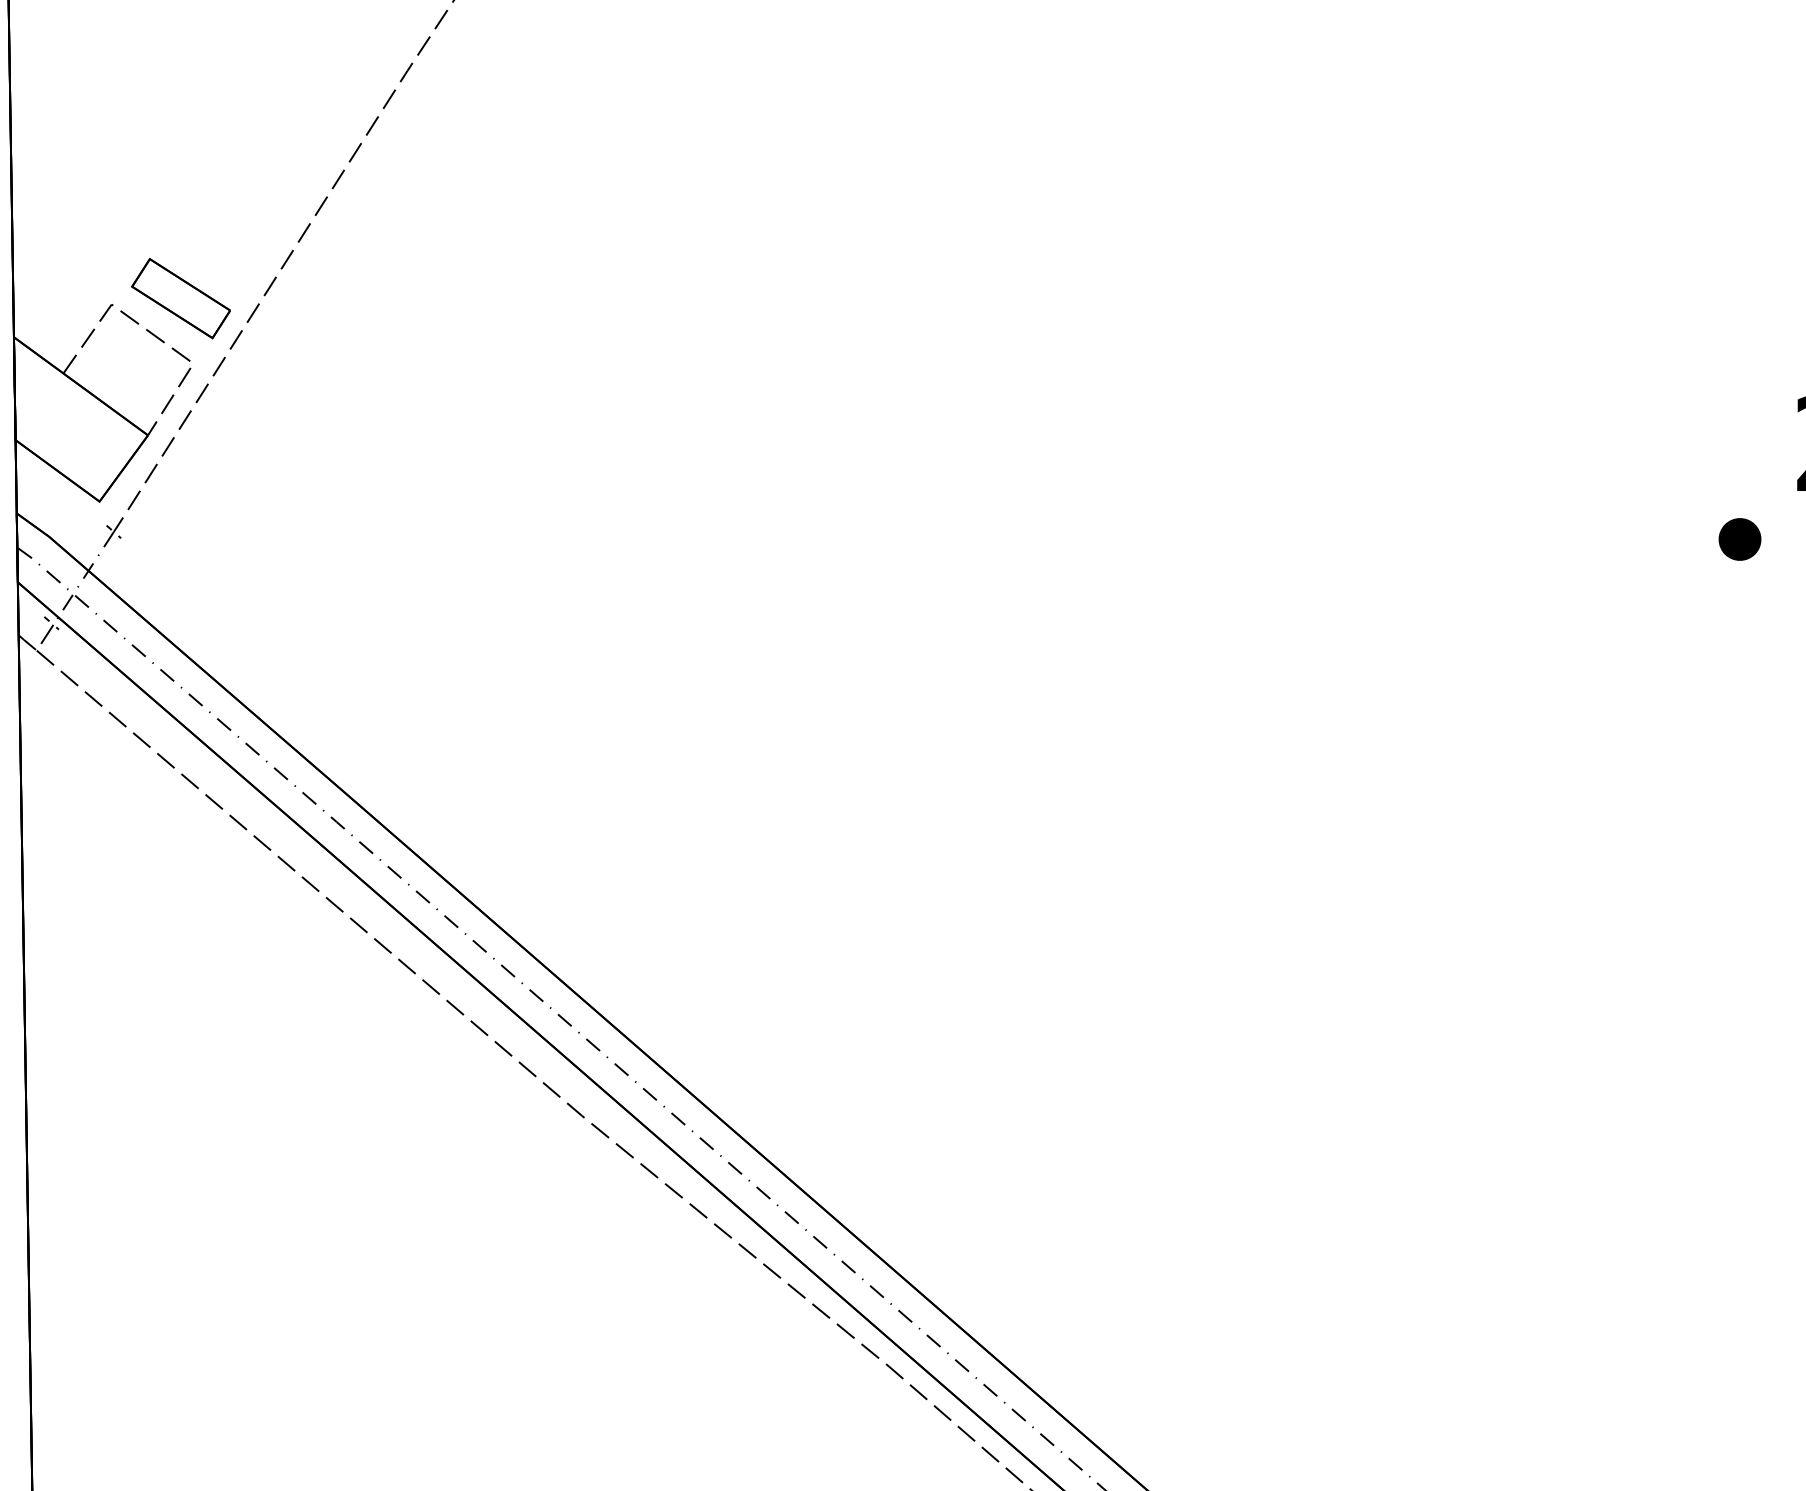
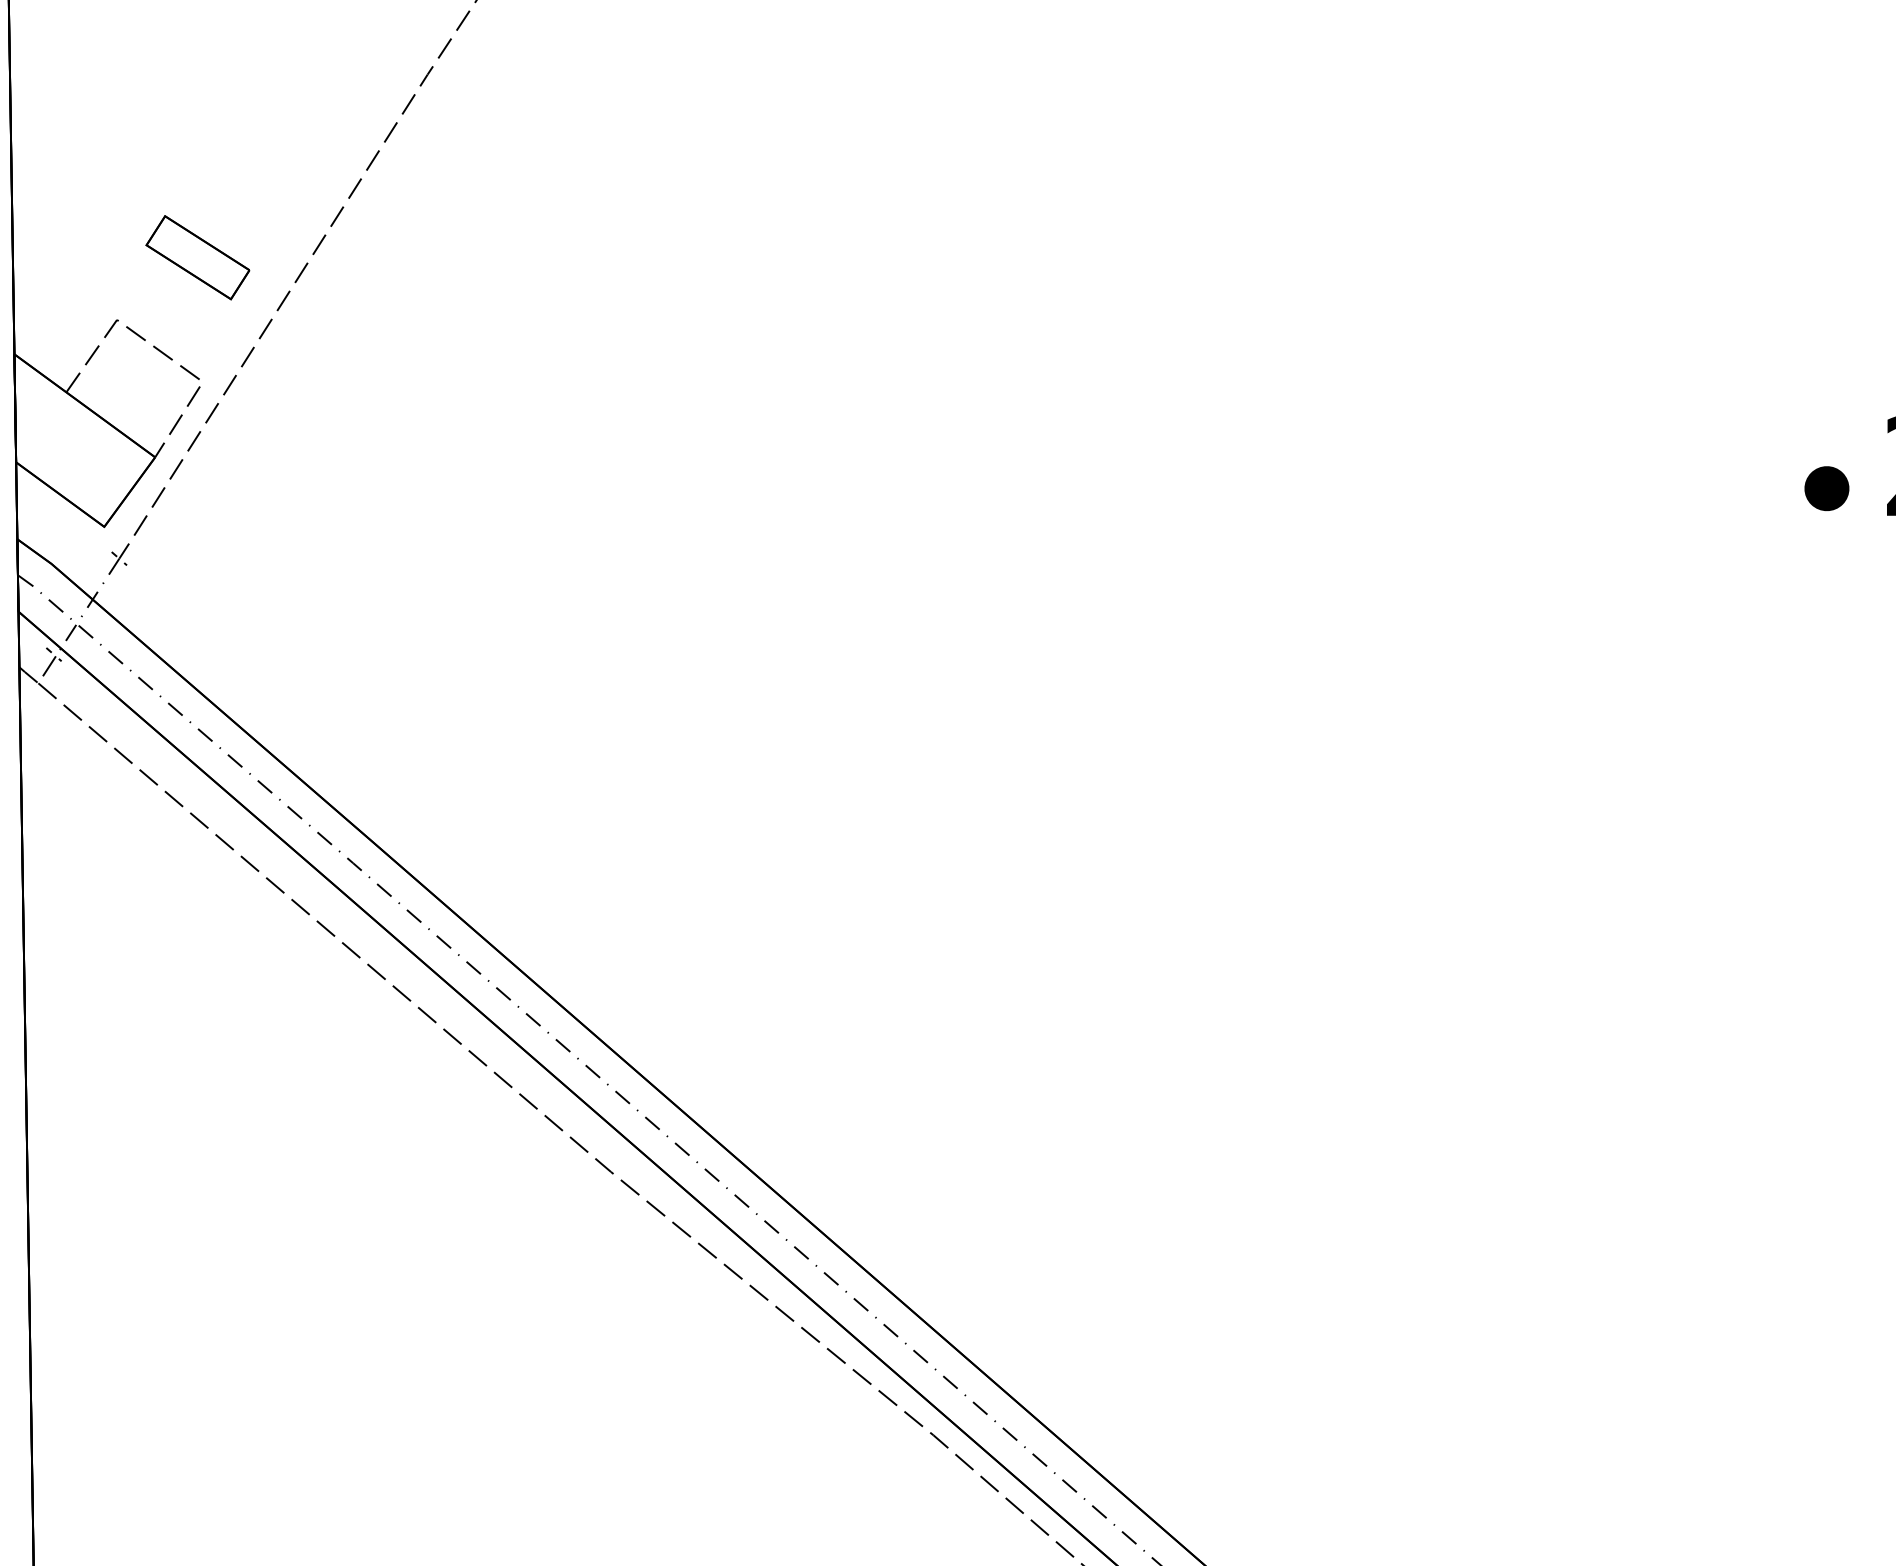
part: (180, 298) -> (197, 257), moved
part: (1739, 539) -> (1826, 488), moved

